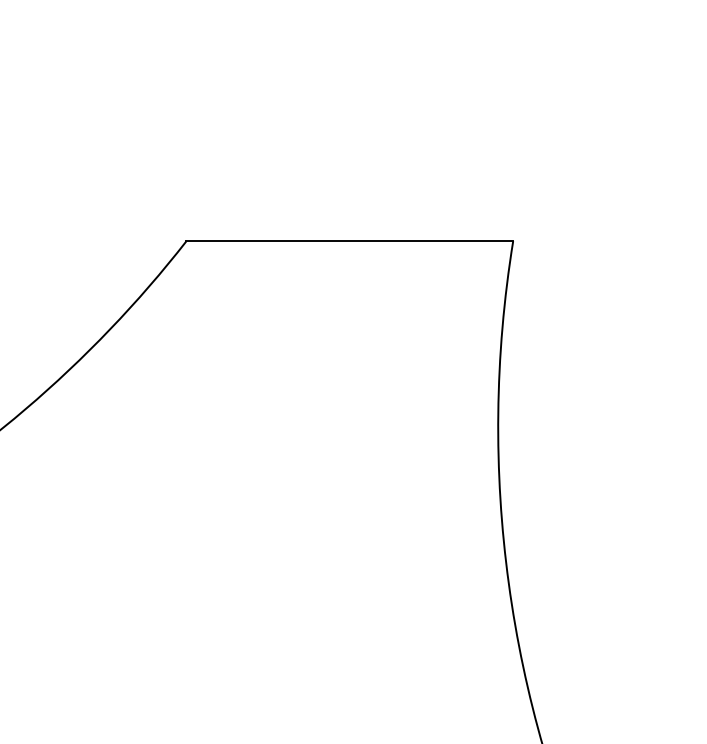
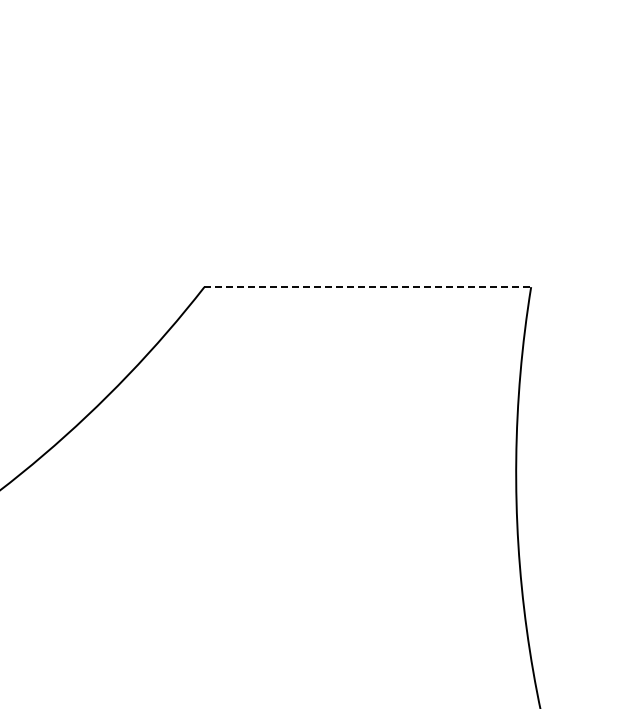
line: (350, 241) -> (368, 287), solid -> dashed

